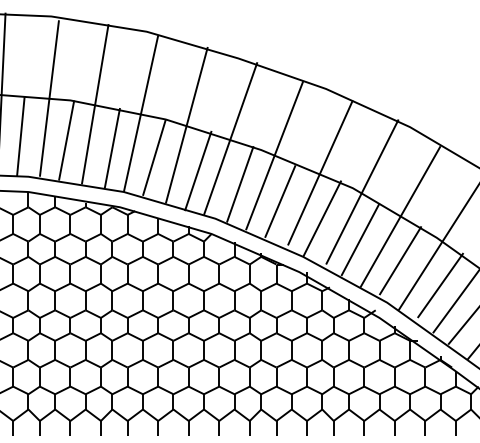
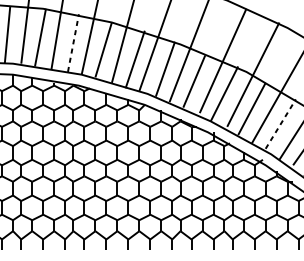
line: (112, 148) -> (73, 43), solid -> dashed
line: (400, 260) -> (280, 123), solid -> dashed

